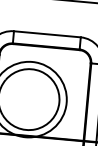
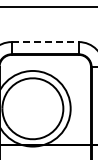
line: (47, 34) -> (45, 42), solid -> dashed

